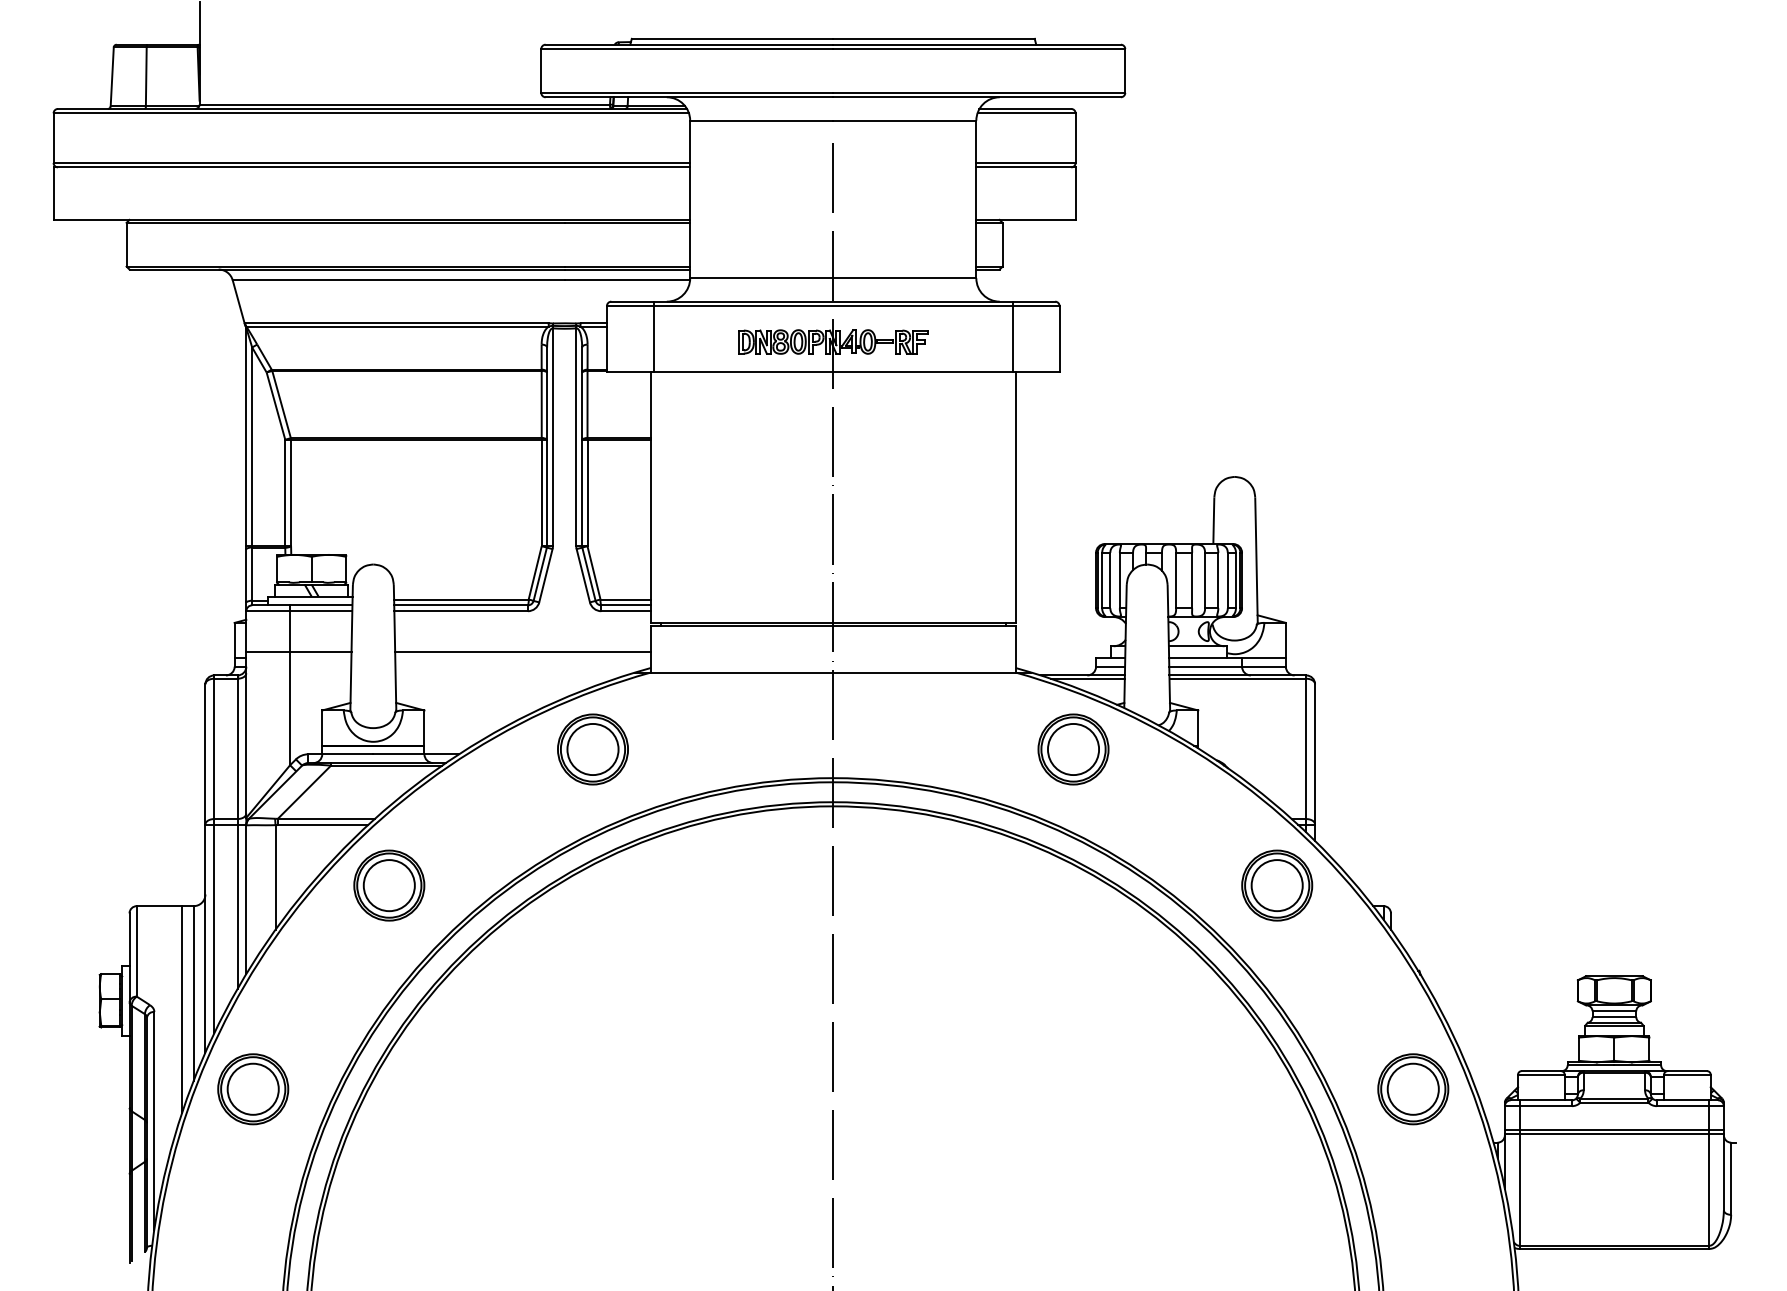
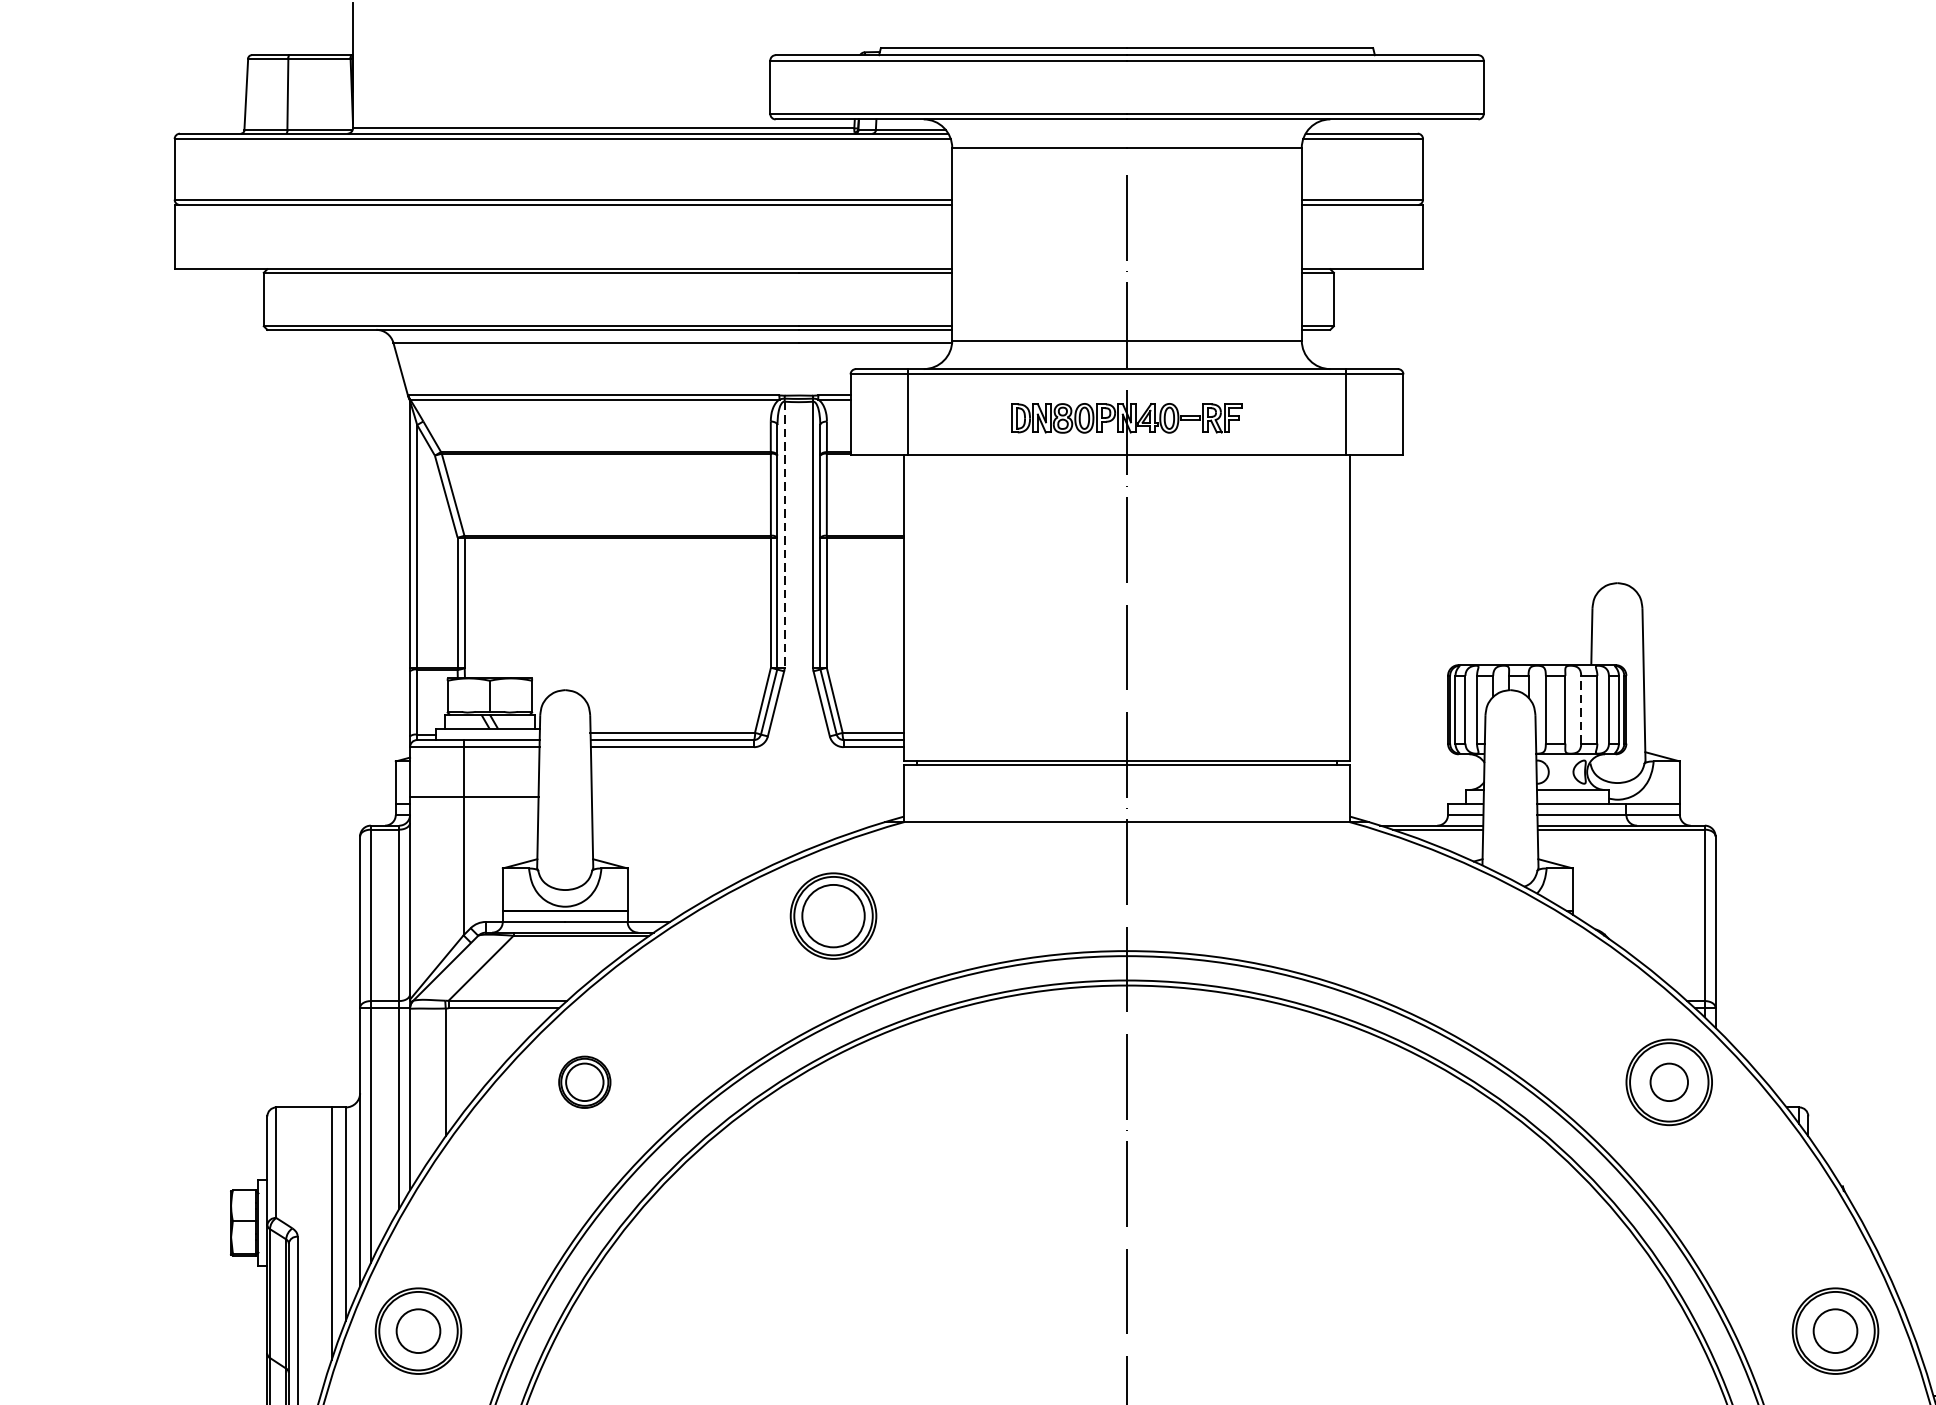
line: (552, 437) -> (784, 534), solid -> dashed
line: (1205, 580) -> (1581, 709), solid -> dashed
line: (522, 652) -> (747, 797), removed
part: (1073, 749) -> (1420, 916), removed
part: (389, 885) -> (584, 1082), size x0.6
circle: (1276, 885) -> (1668, 1082), size x0.6
circle: (252, 1088) -> (417, 1330), size x0.7
circle: (1412, 1088) -> (1834, 1330), size x0.7

